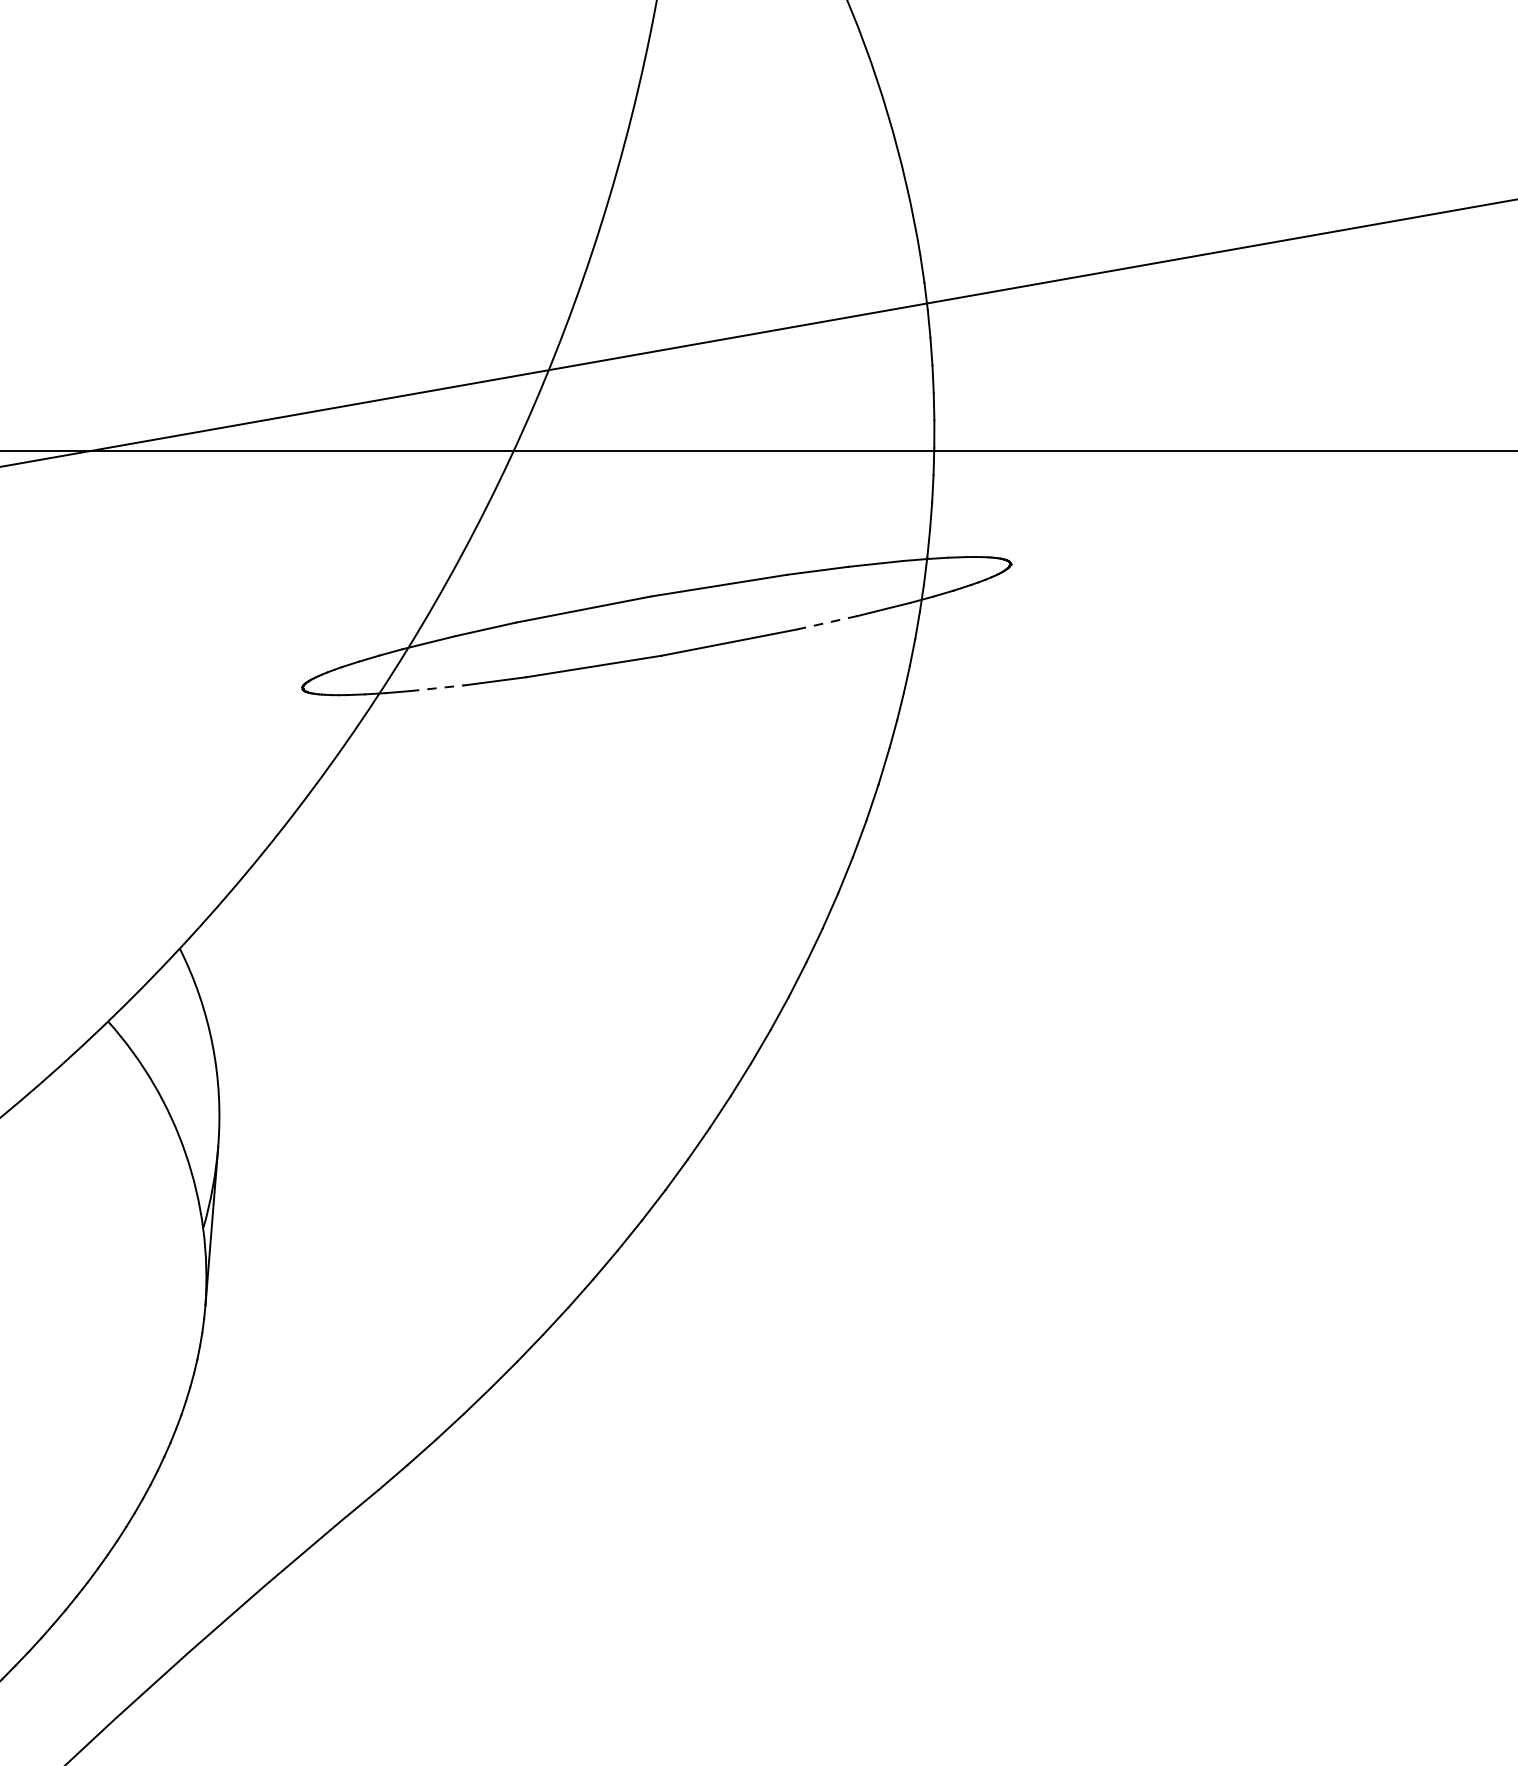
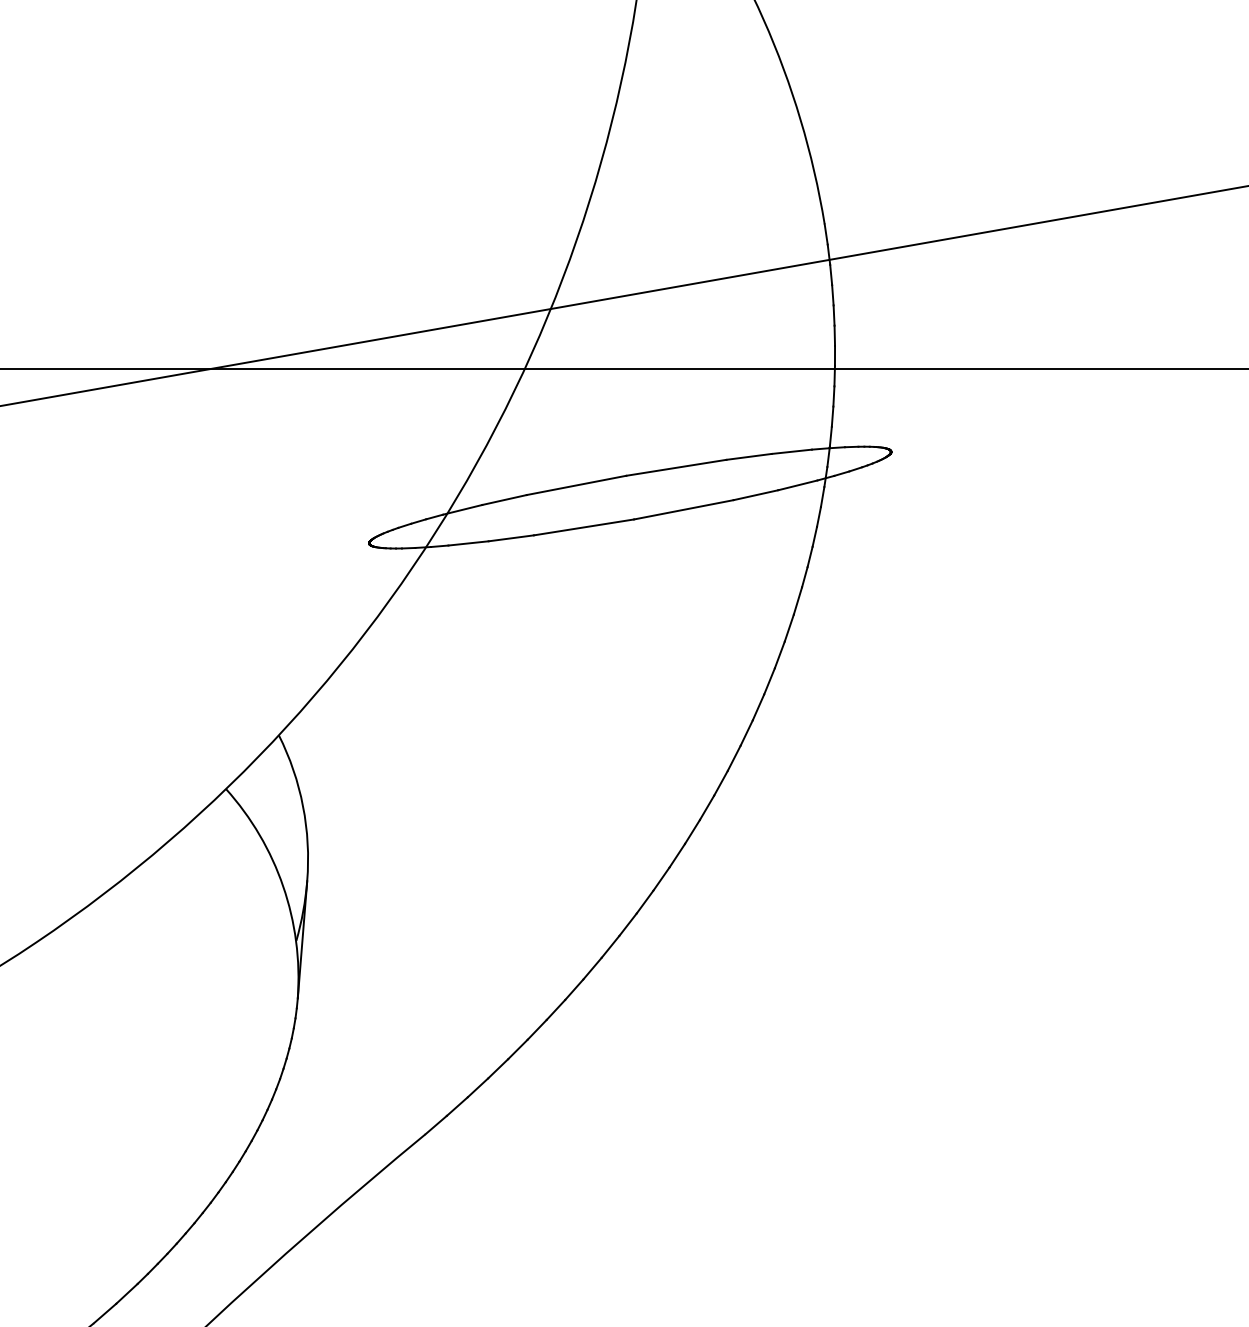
line: (826, 623) -> (755, 495), dashed -> solid
line: (438, 688) -> (469, 543), dashed -> solid

